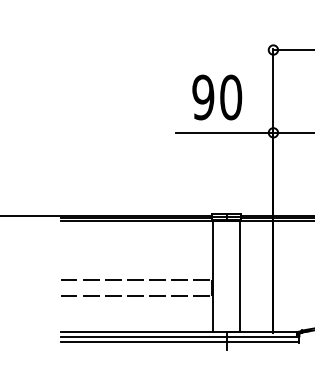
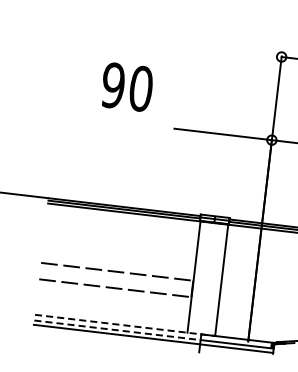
text: (217, 97) -> (127, 87), moved
line: (150, 331) -> (125, 325), solid -> dashed
line: (143, 337) -> (117, 330), solid -> dashed

